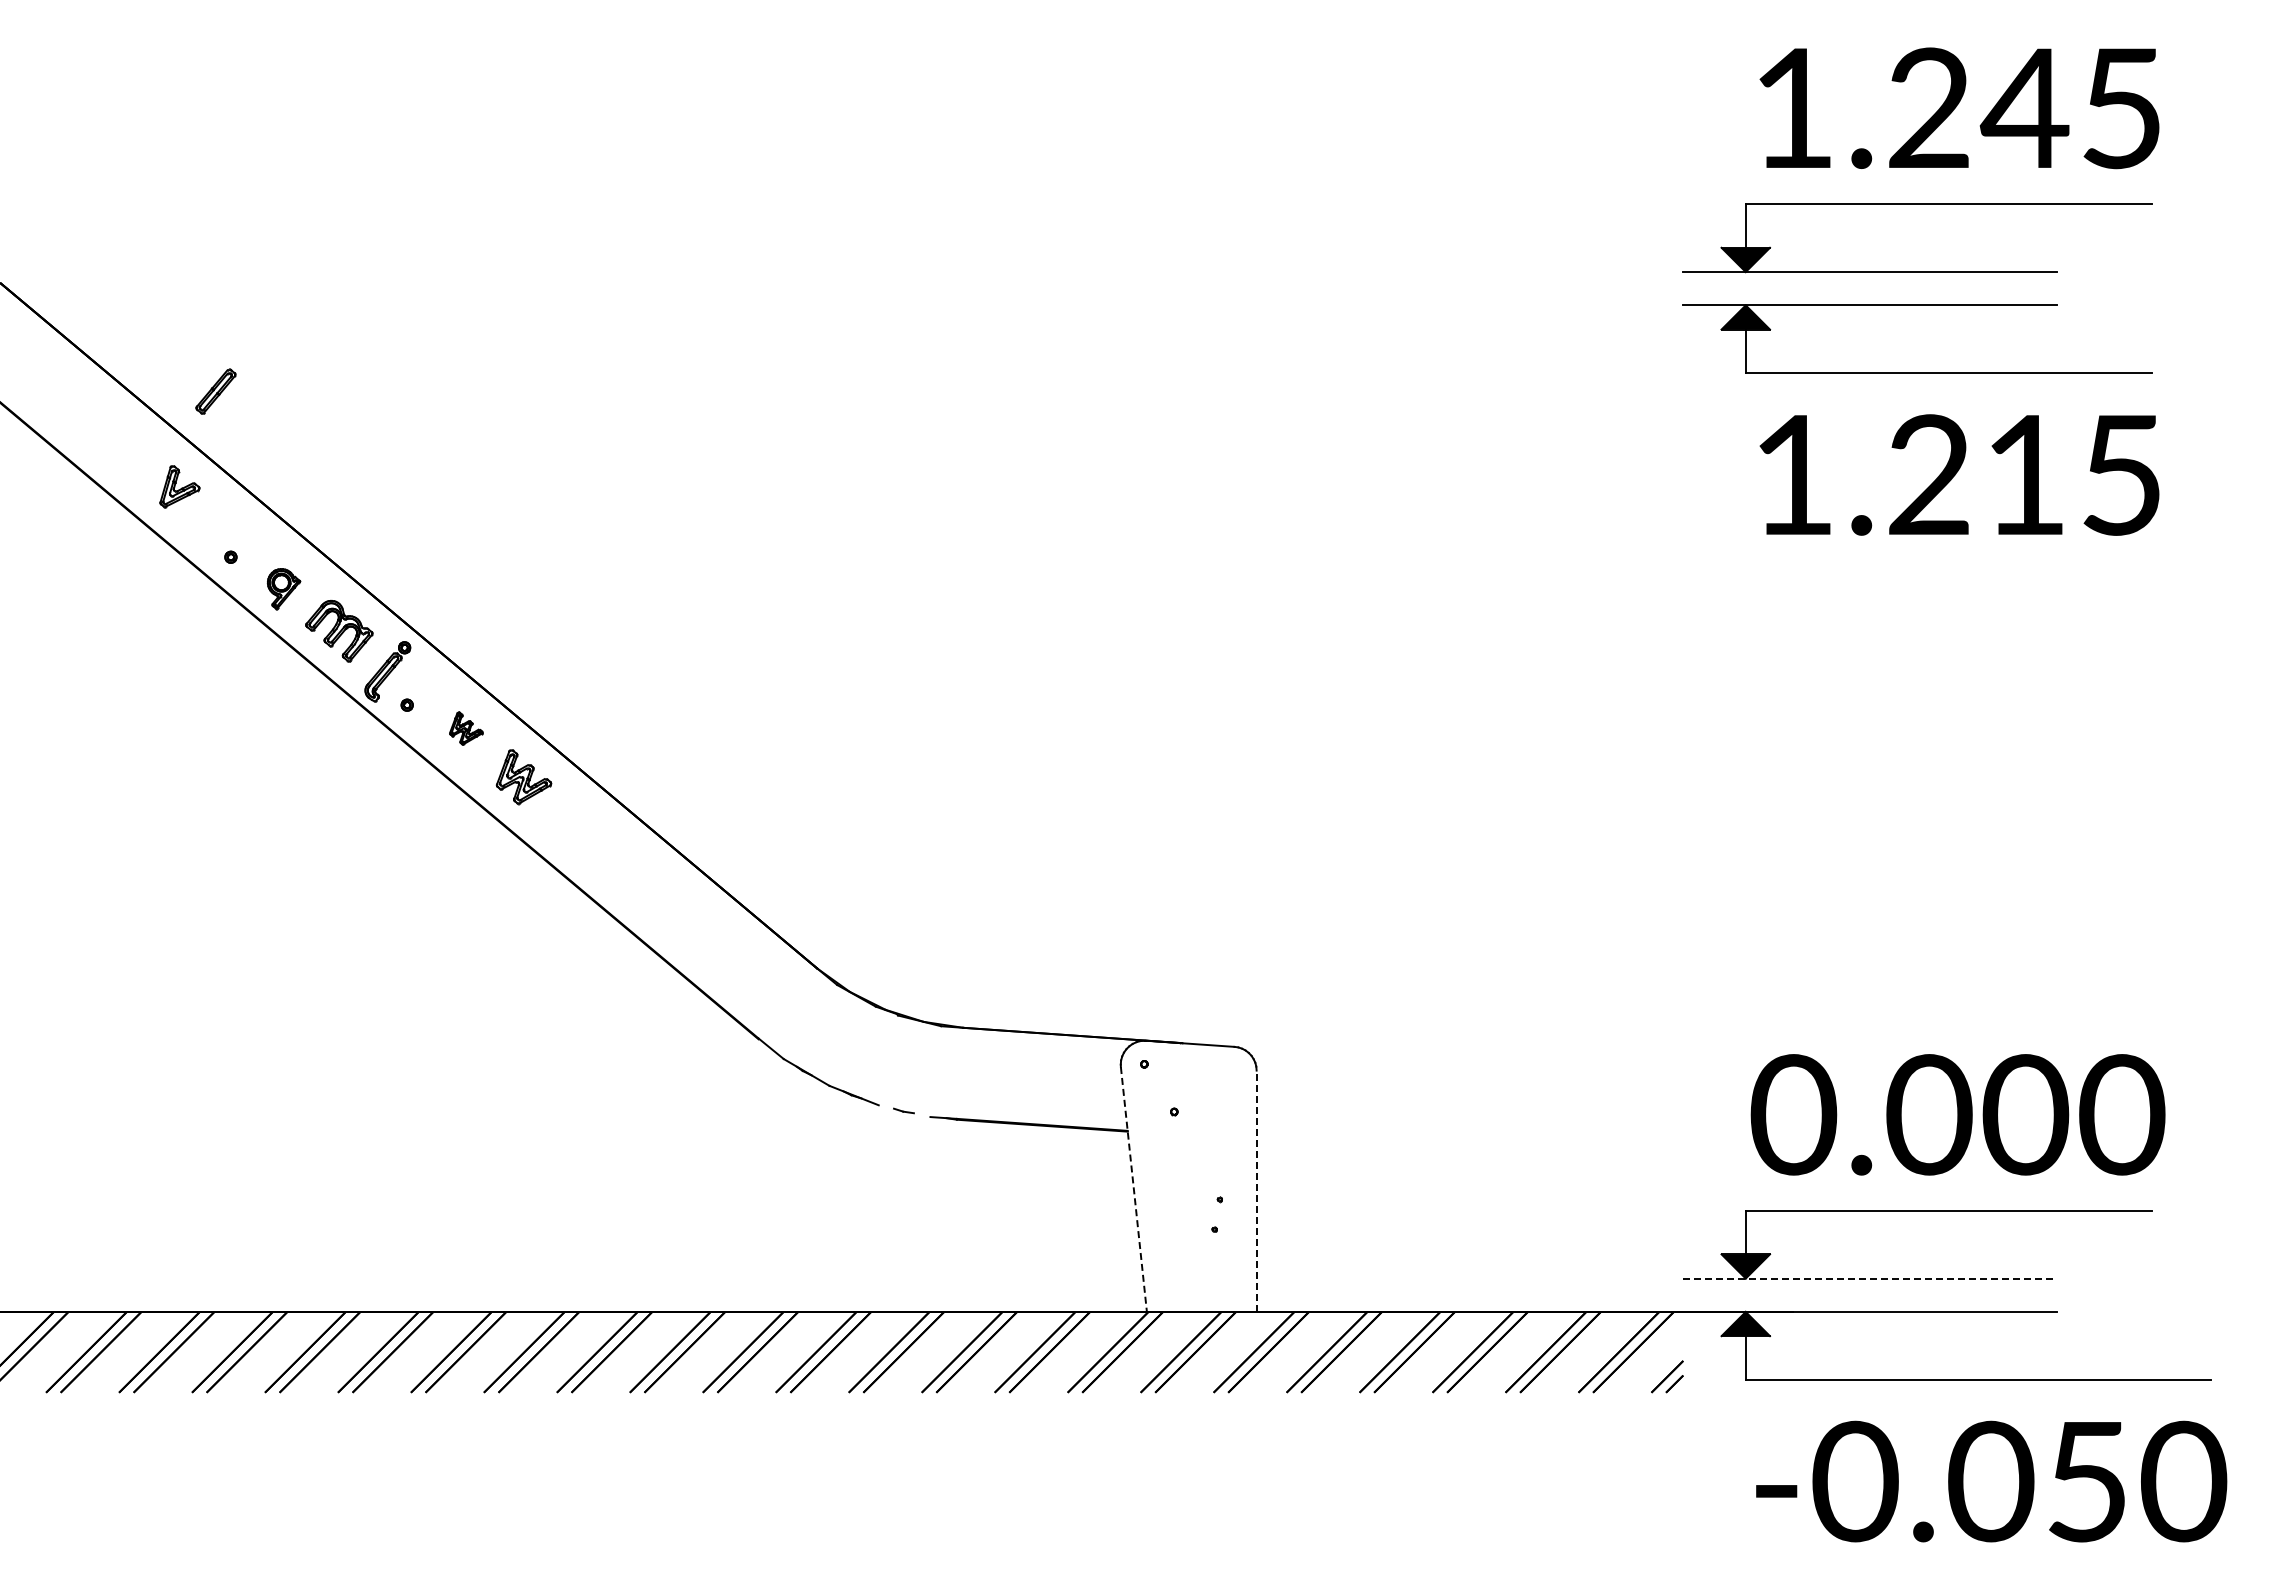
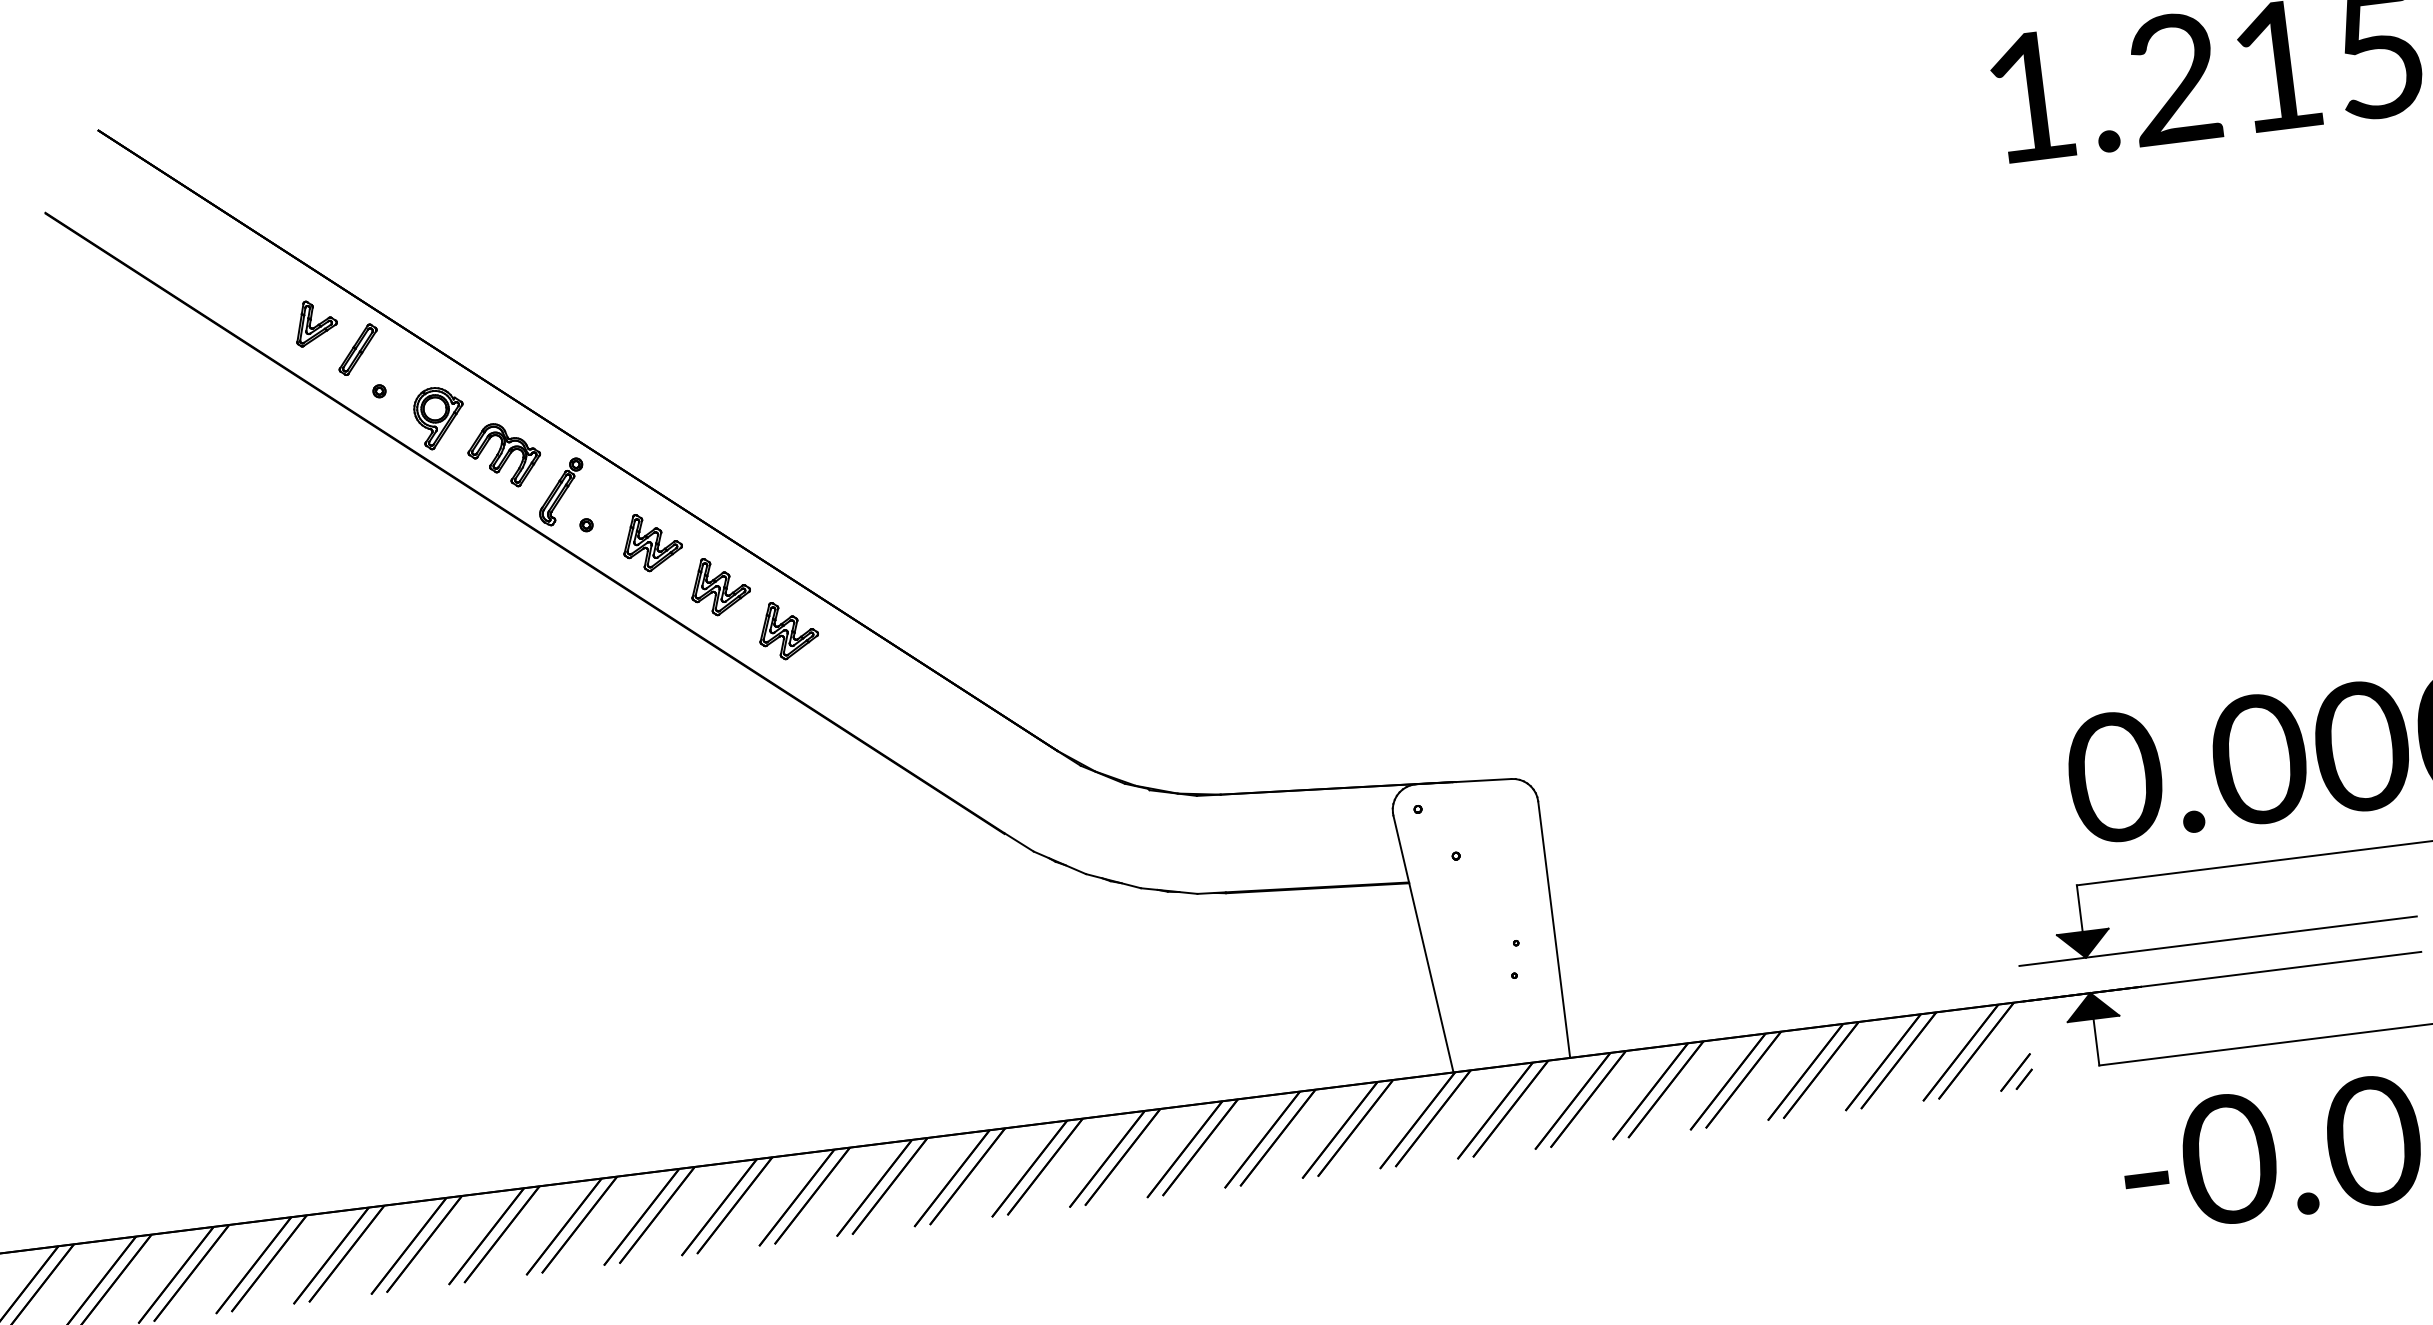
part: (215, 391) -> (357, 349), moved
part: (283, 588) -> (439, 417), size x1.43
part: (466, 728) -> (652, 542), size x1.67
part: (581, 825) -> (787, 630), added
line: (904, 1111) -> (1169, 891), added
line: (1133, 1189) -> (1423, 944), dashed -> solid
line: (1256, 1191) -> (1554, 929), dashed -> solid
line: (1870, 1278) -> (2218, 941), dashed -> solid

